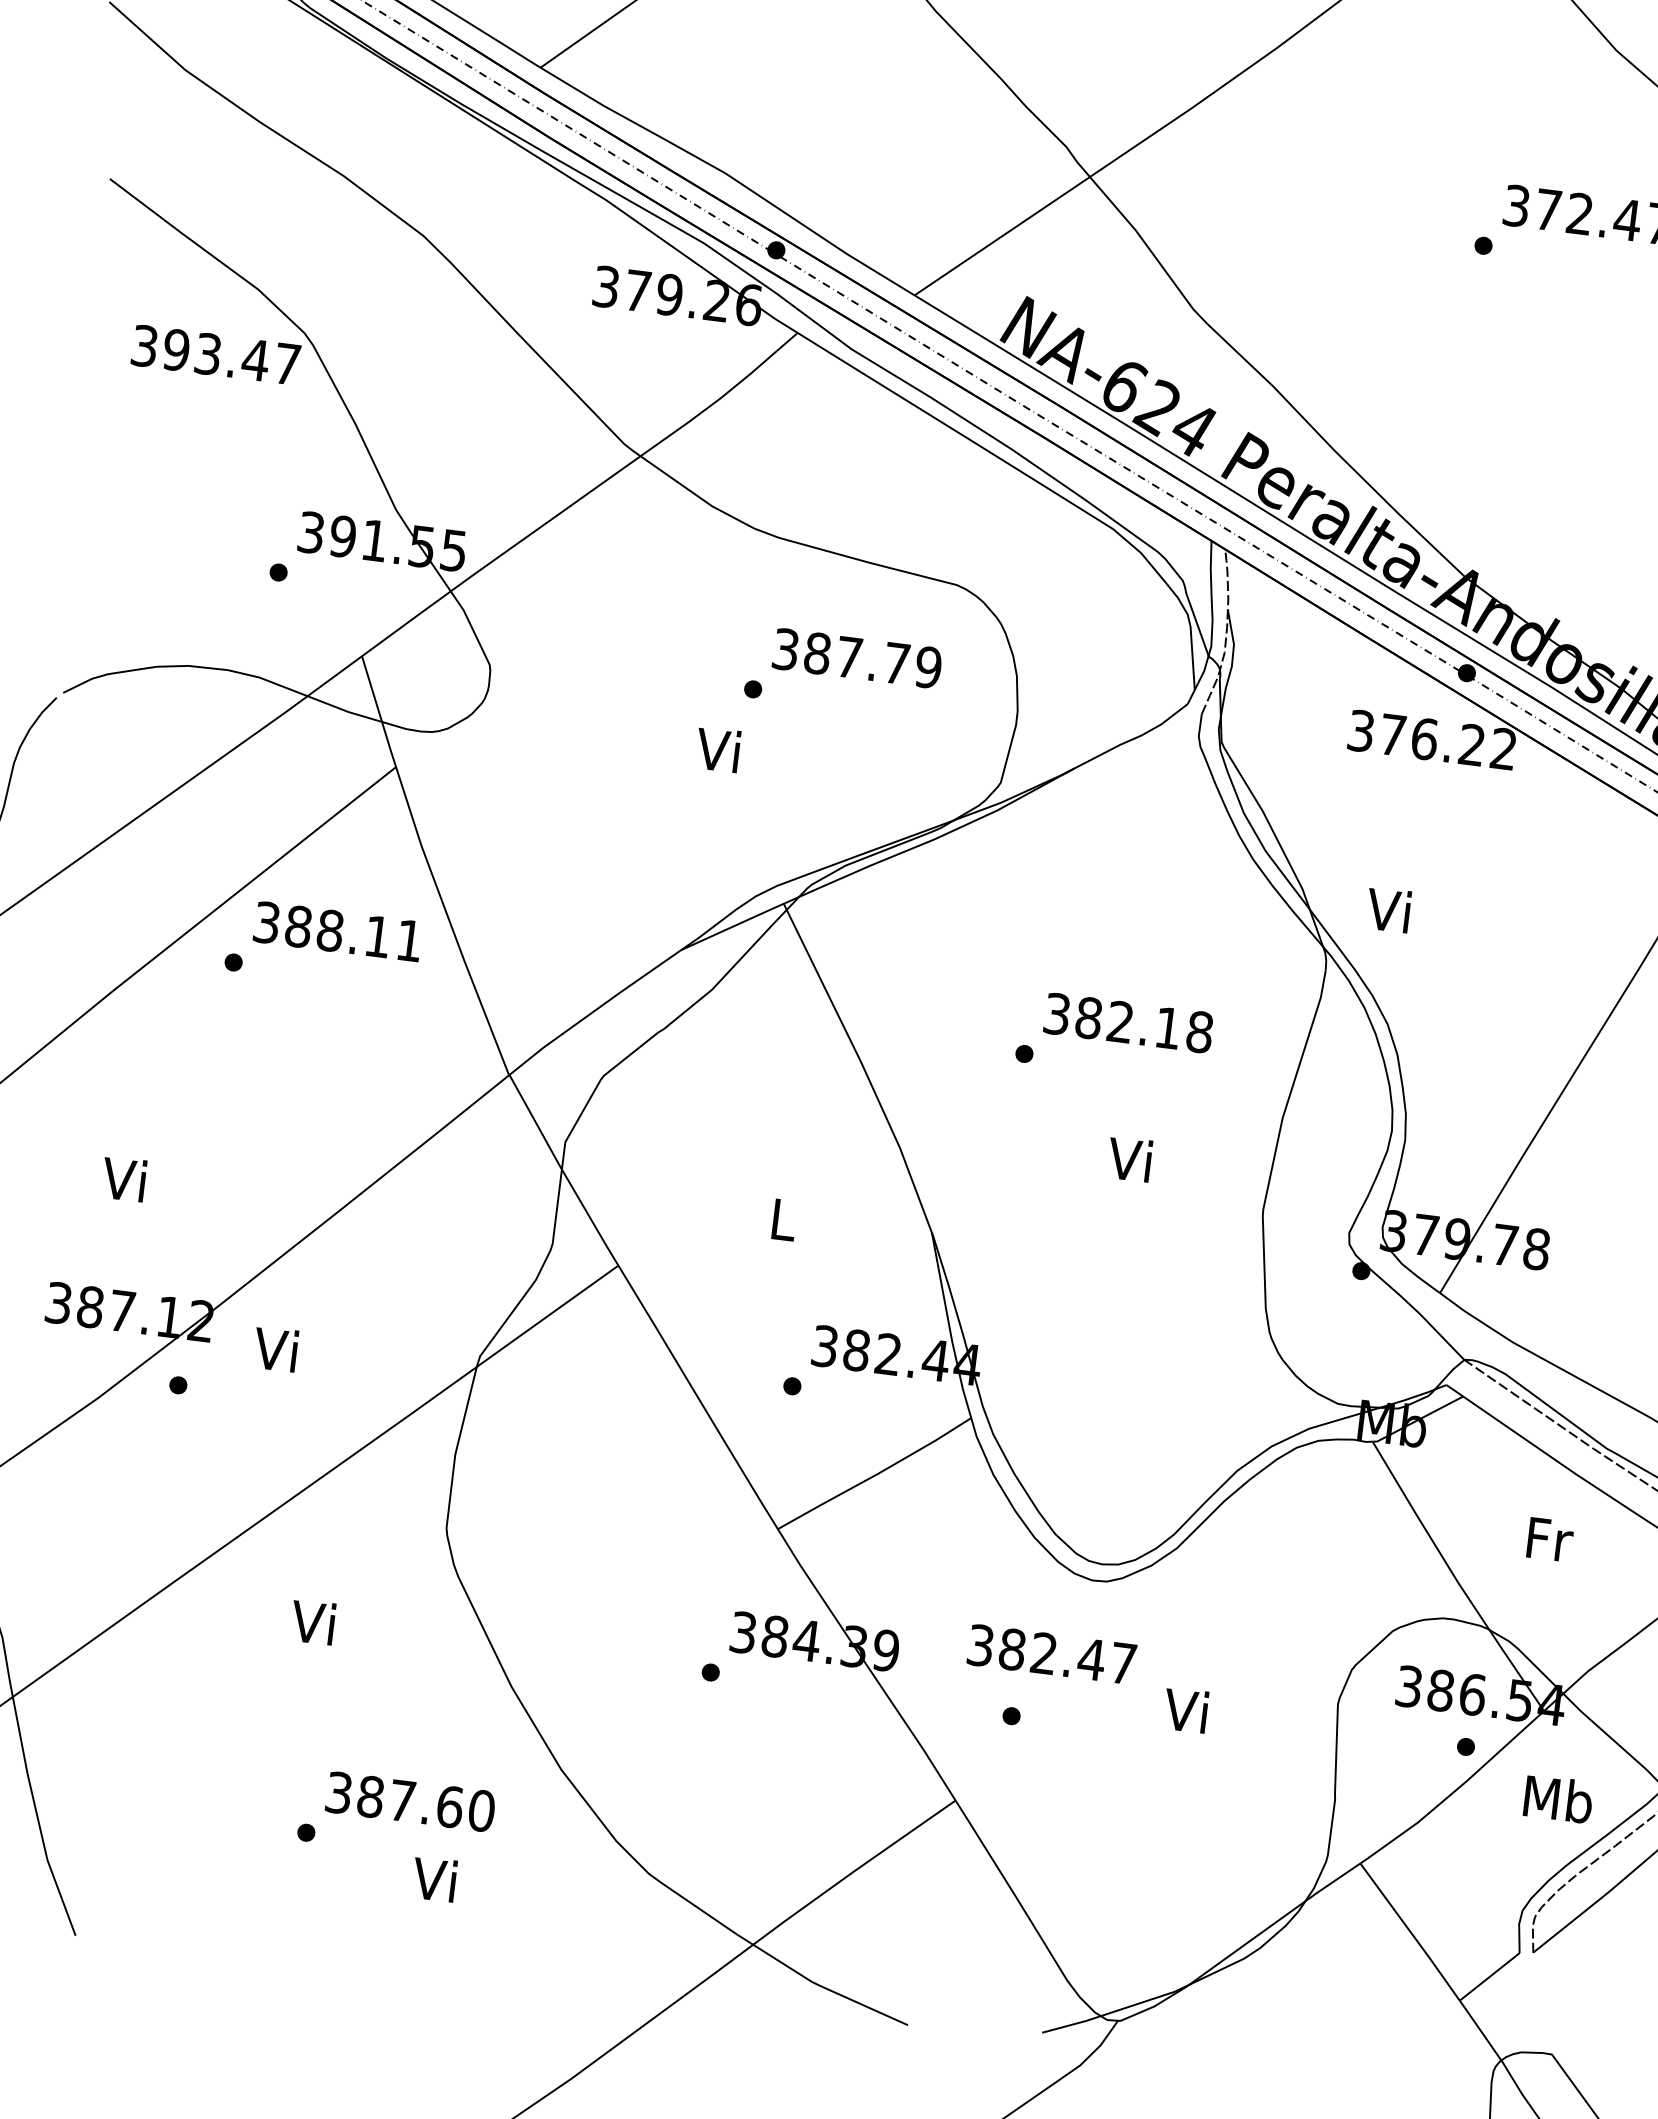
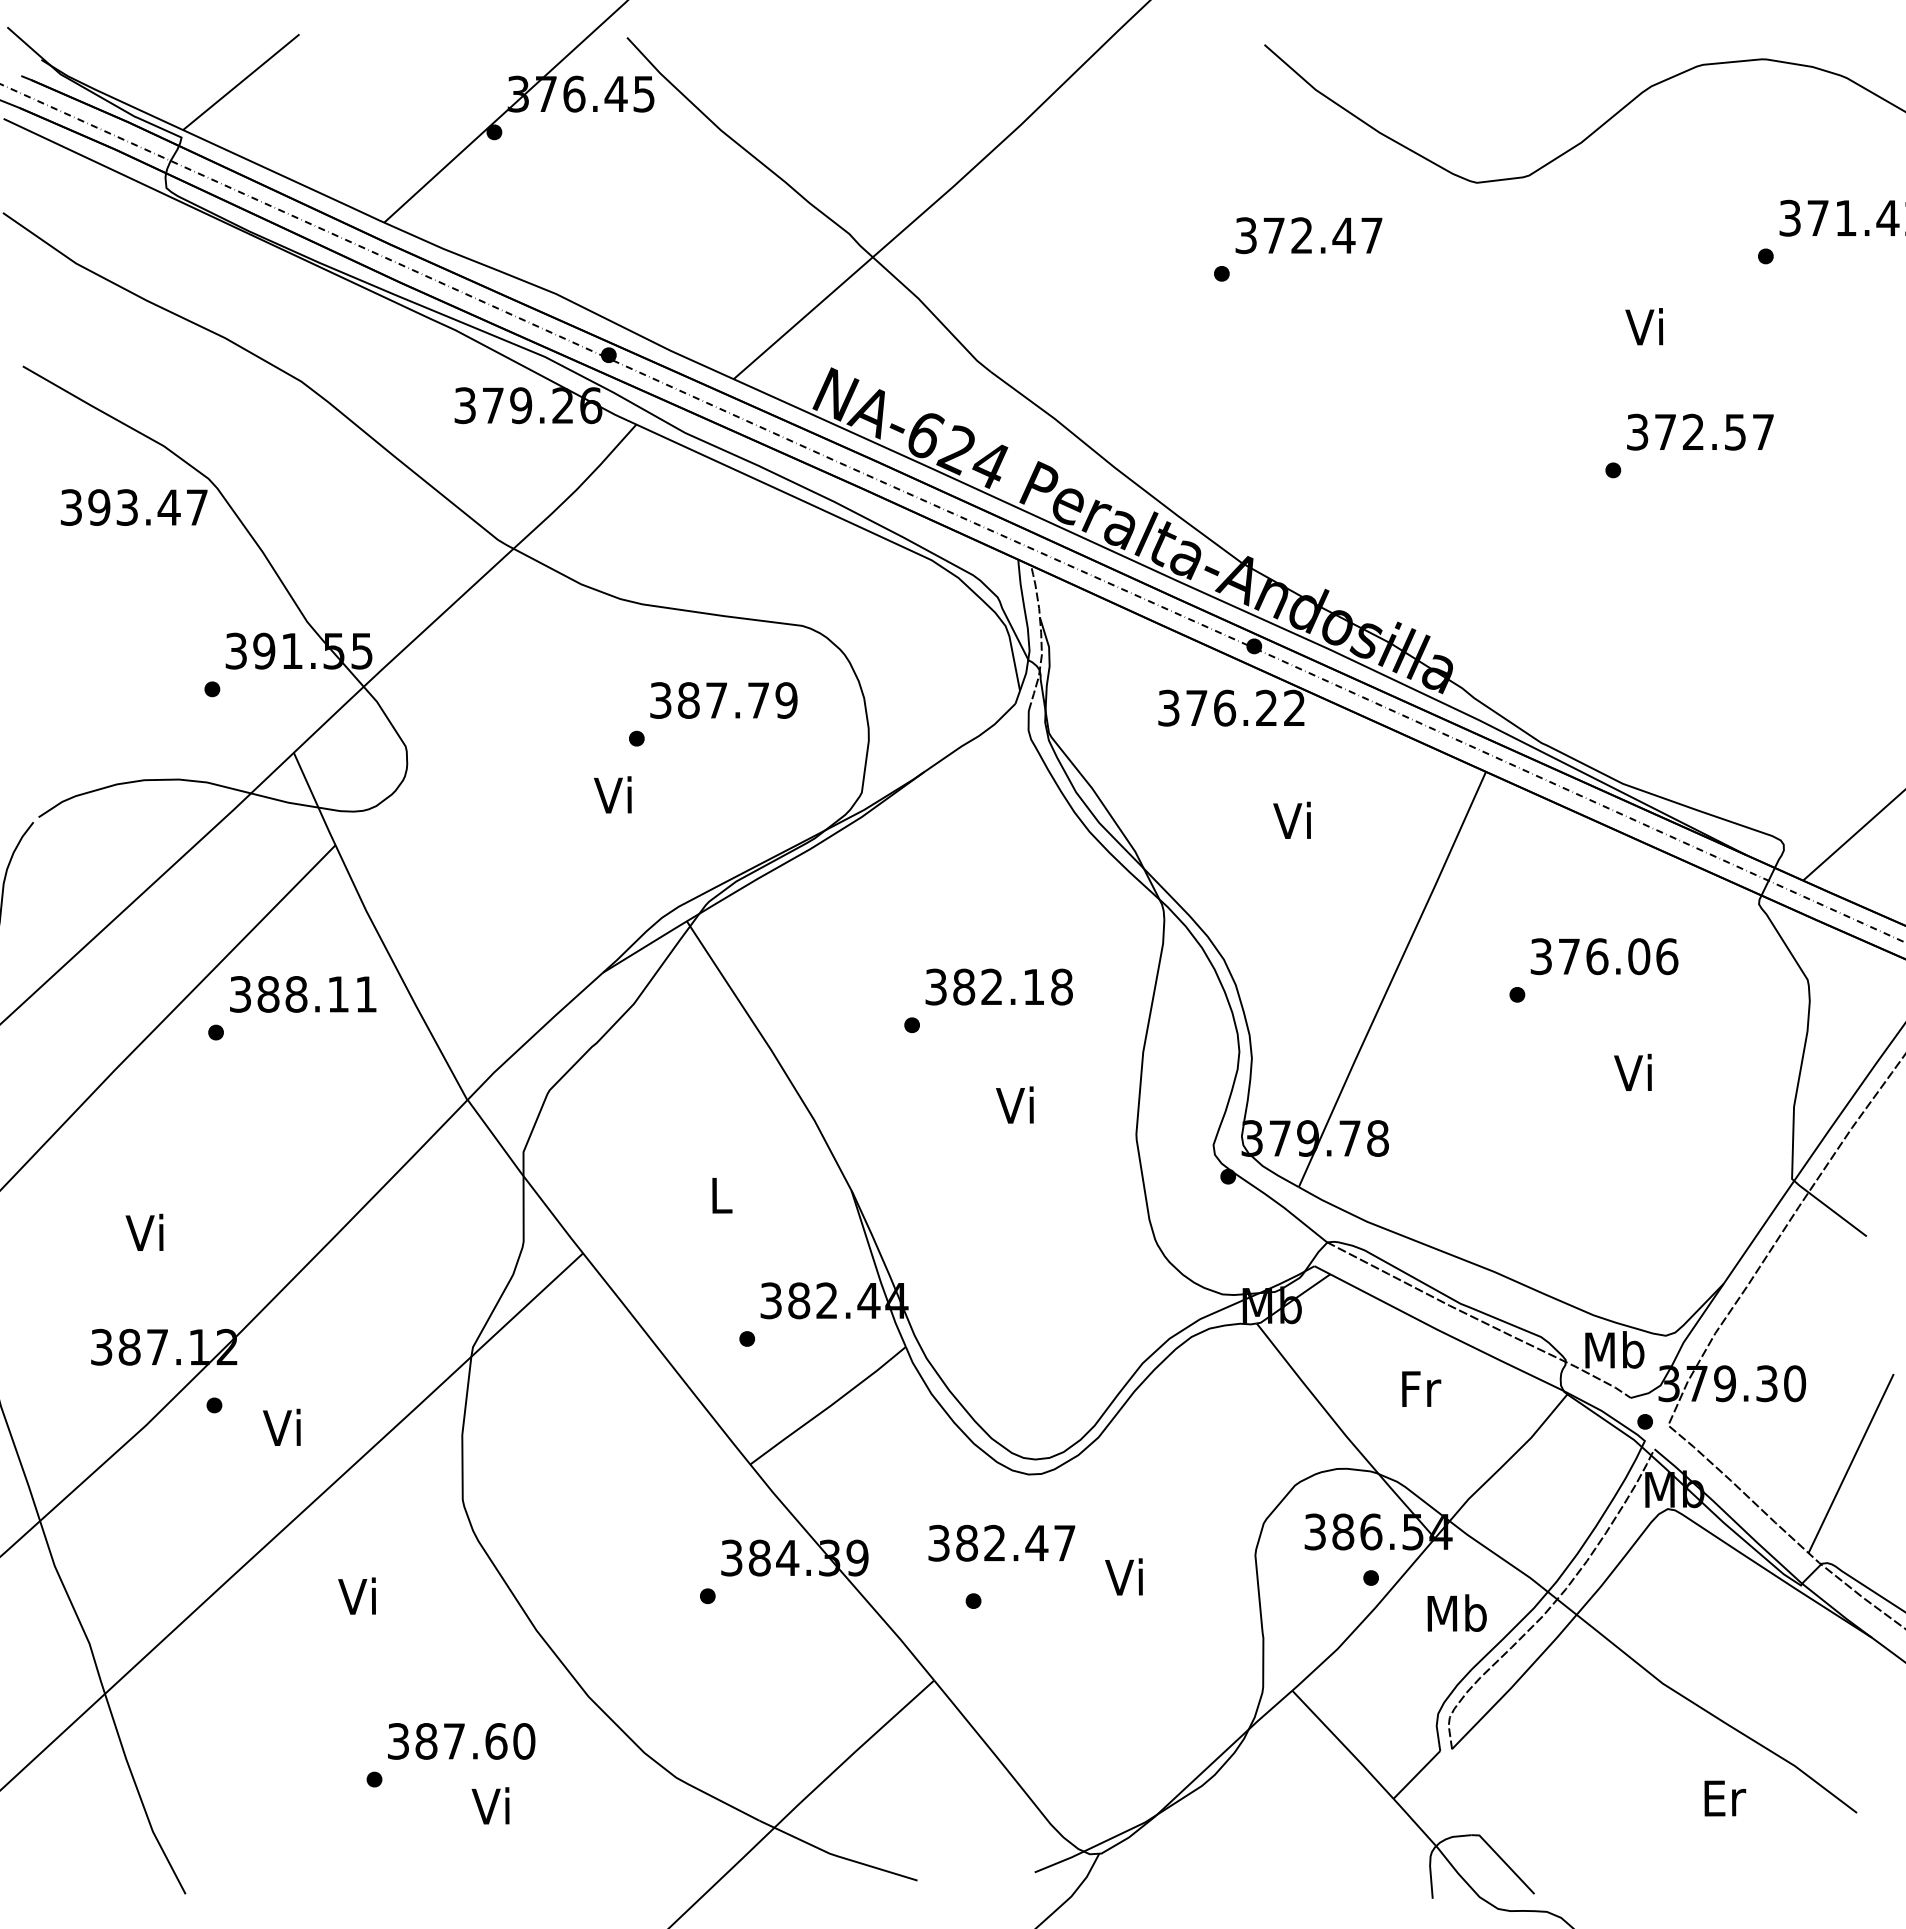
text: (1387, 908) -> (1291, 819), moved
text: (275, 1348) -> (281, 1426), moved

